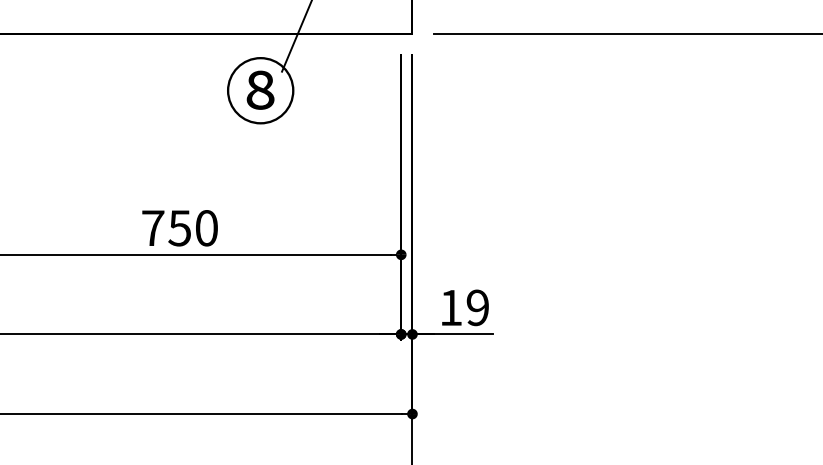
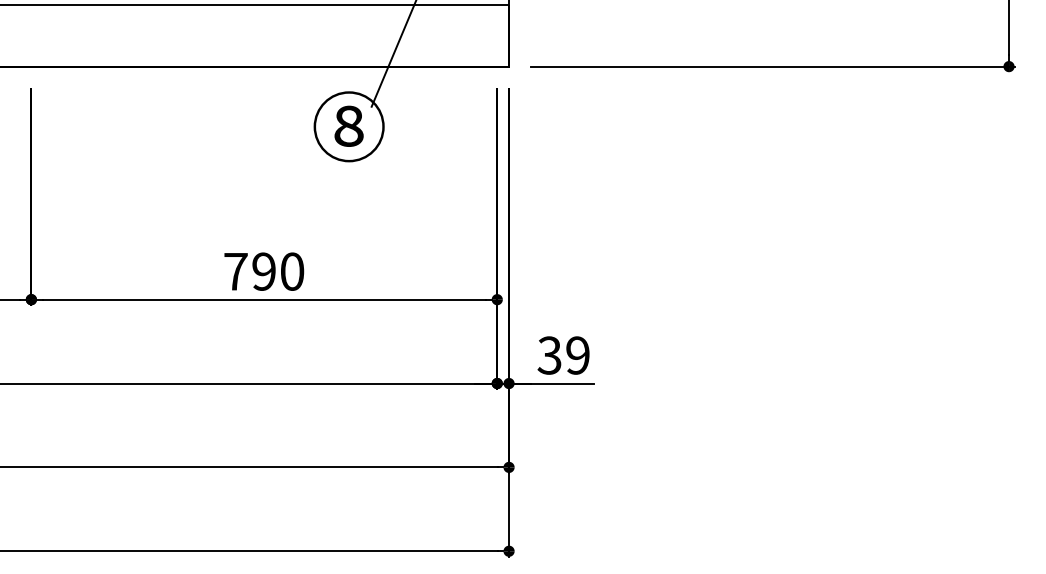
text: (179, 228) -> (263, 271), 750 -> 790
text: (450, 307) -> (549, 355), 19 -> 39

